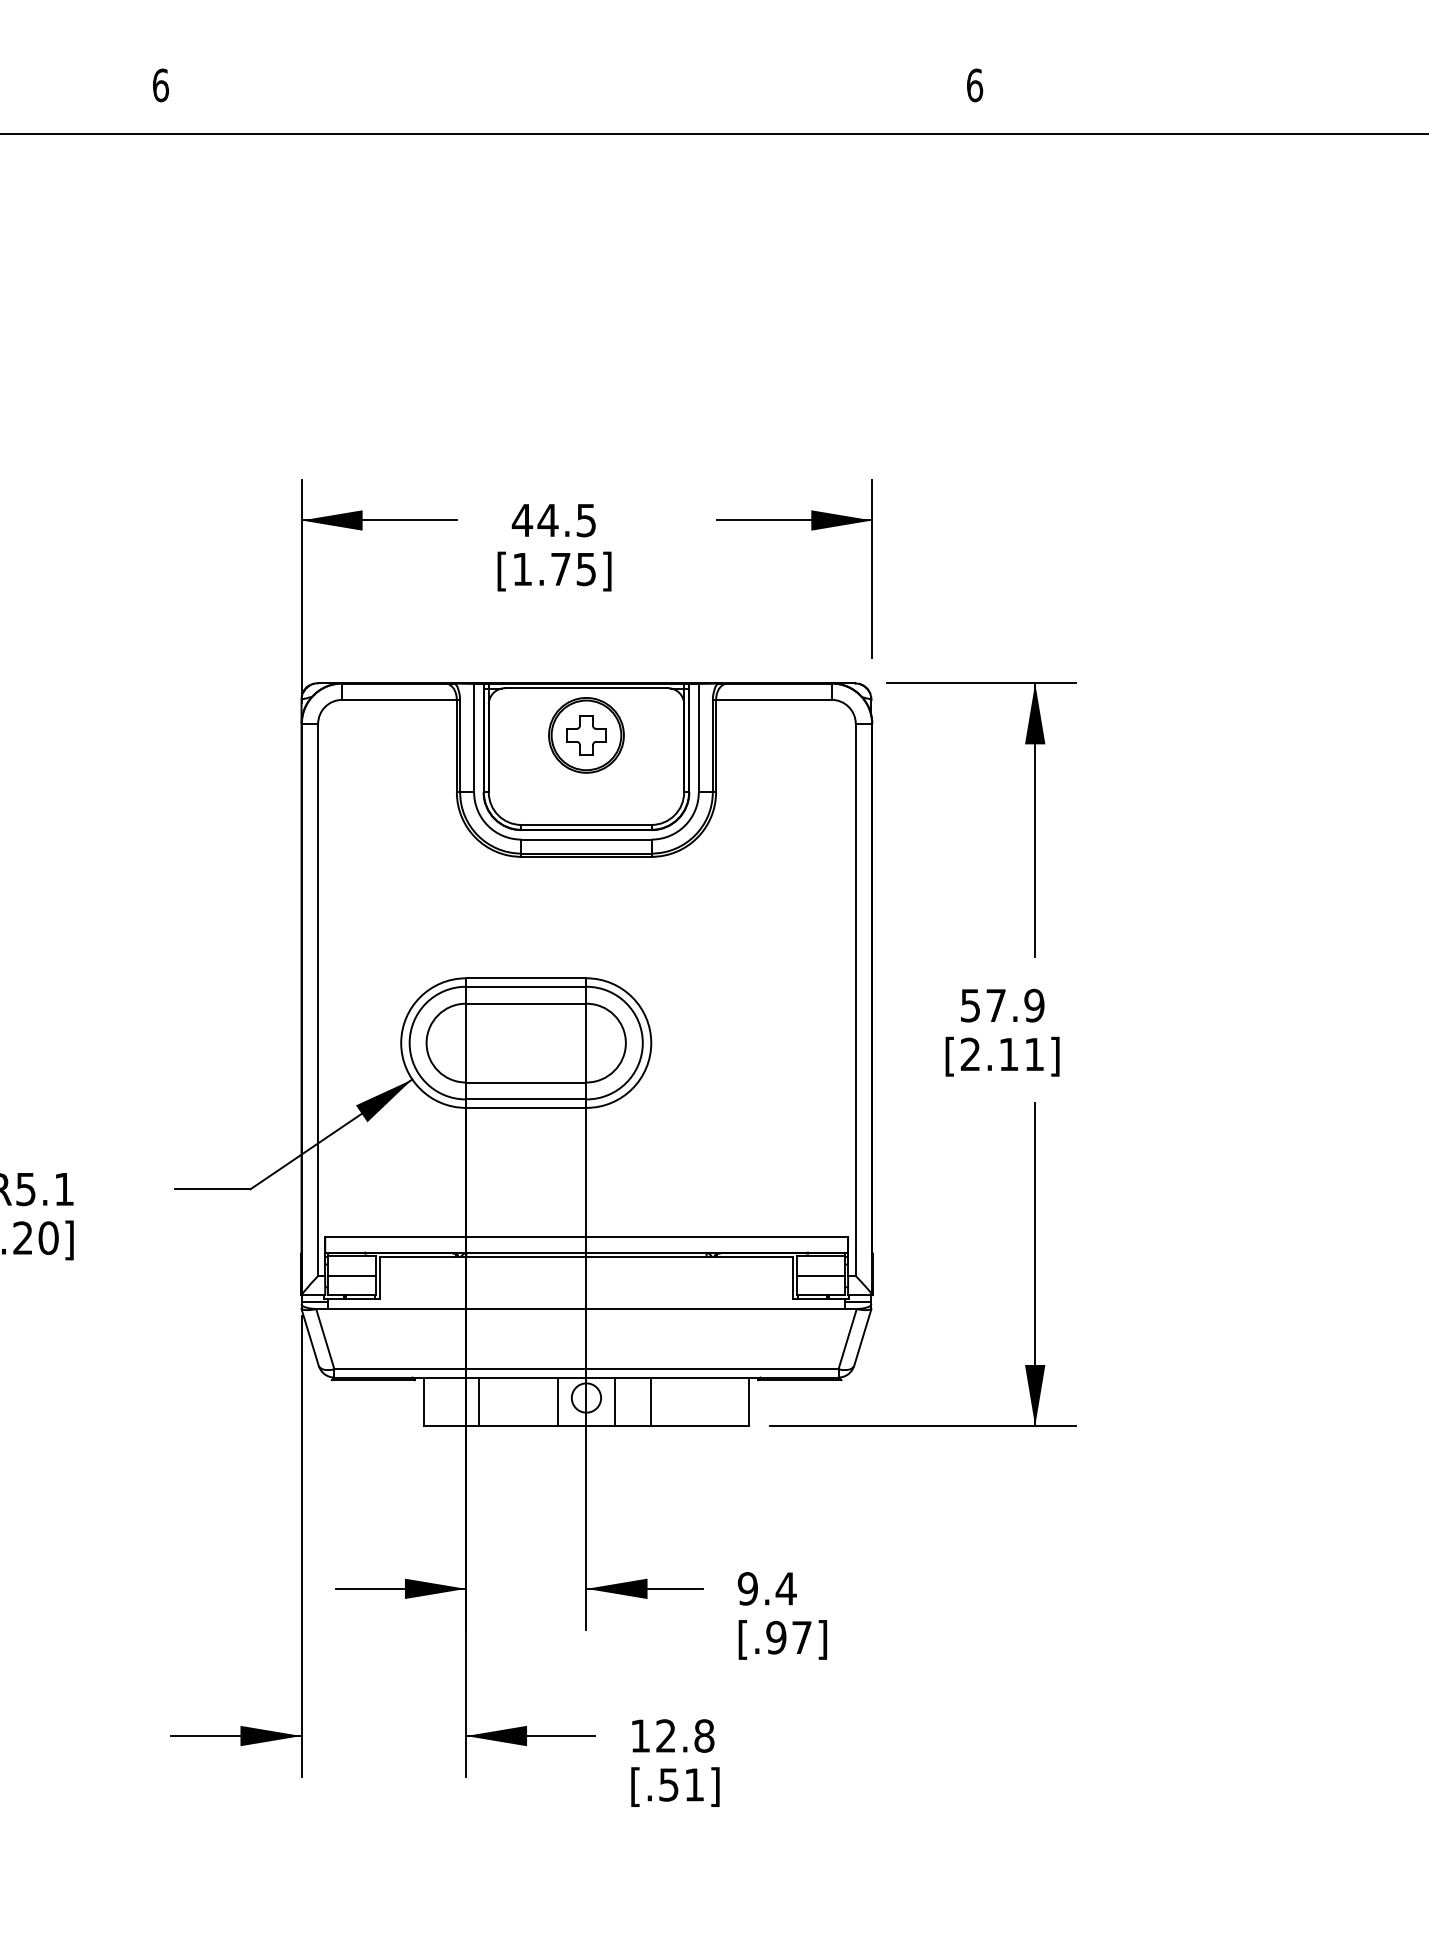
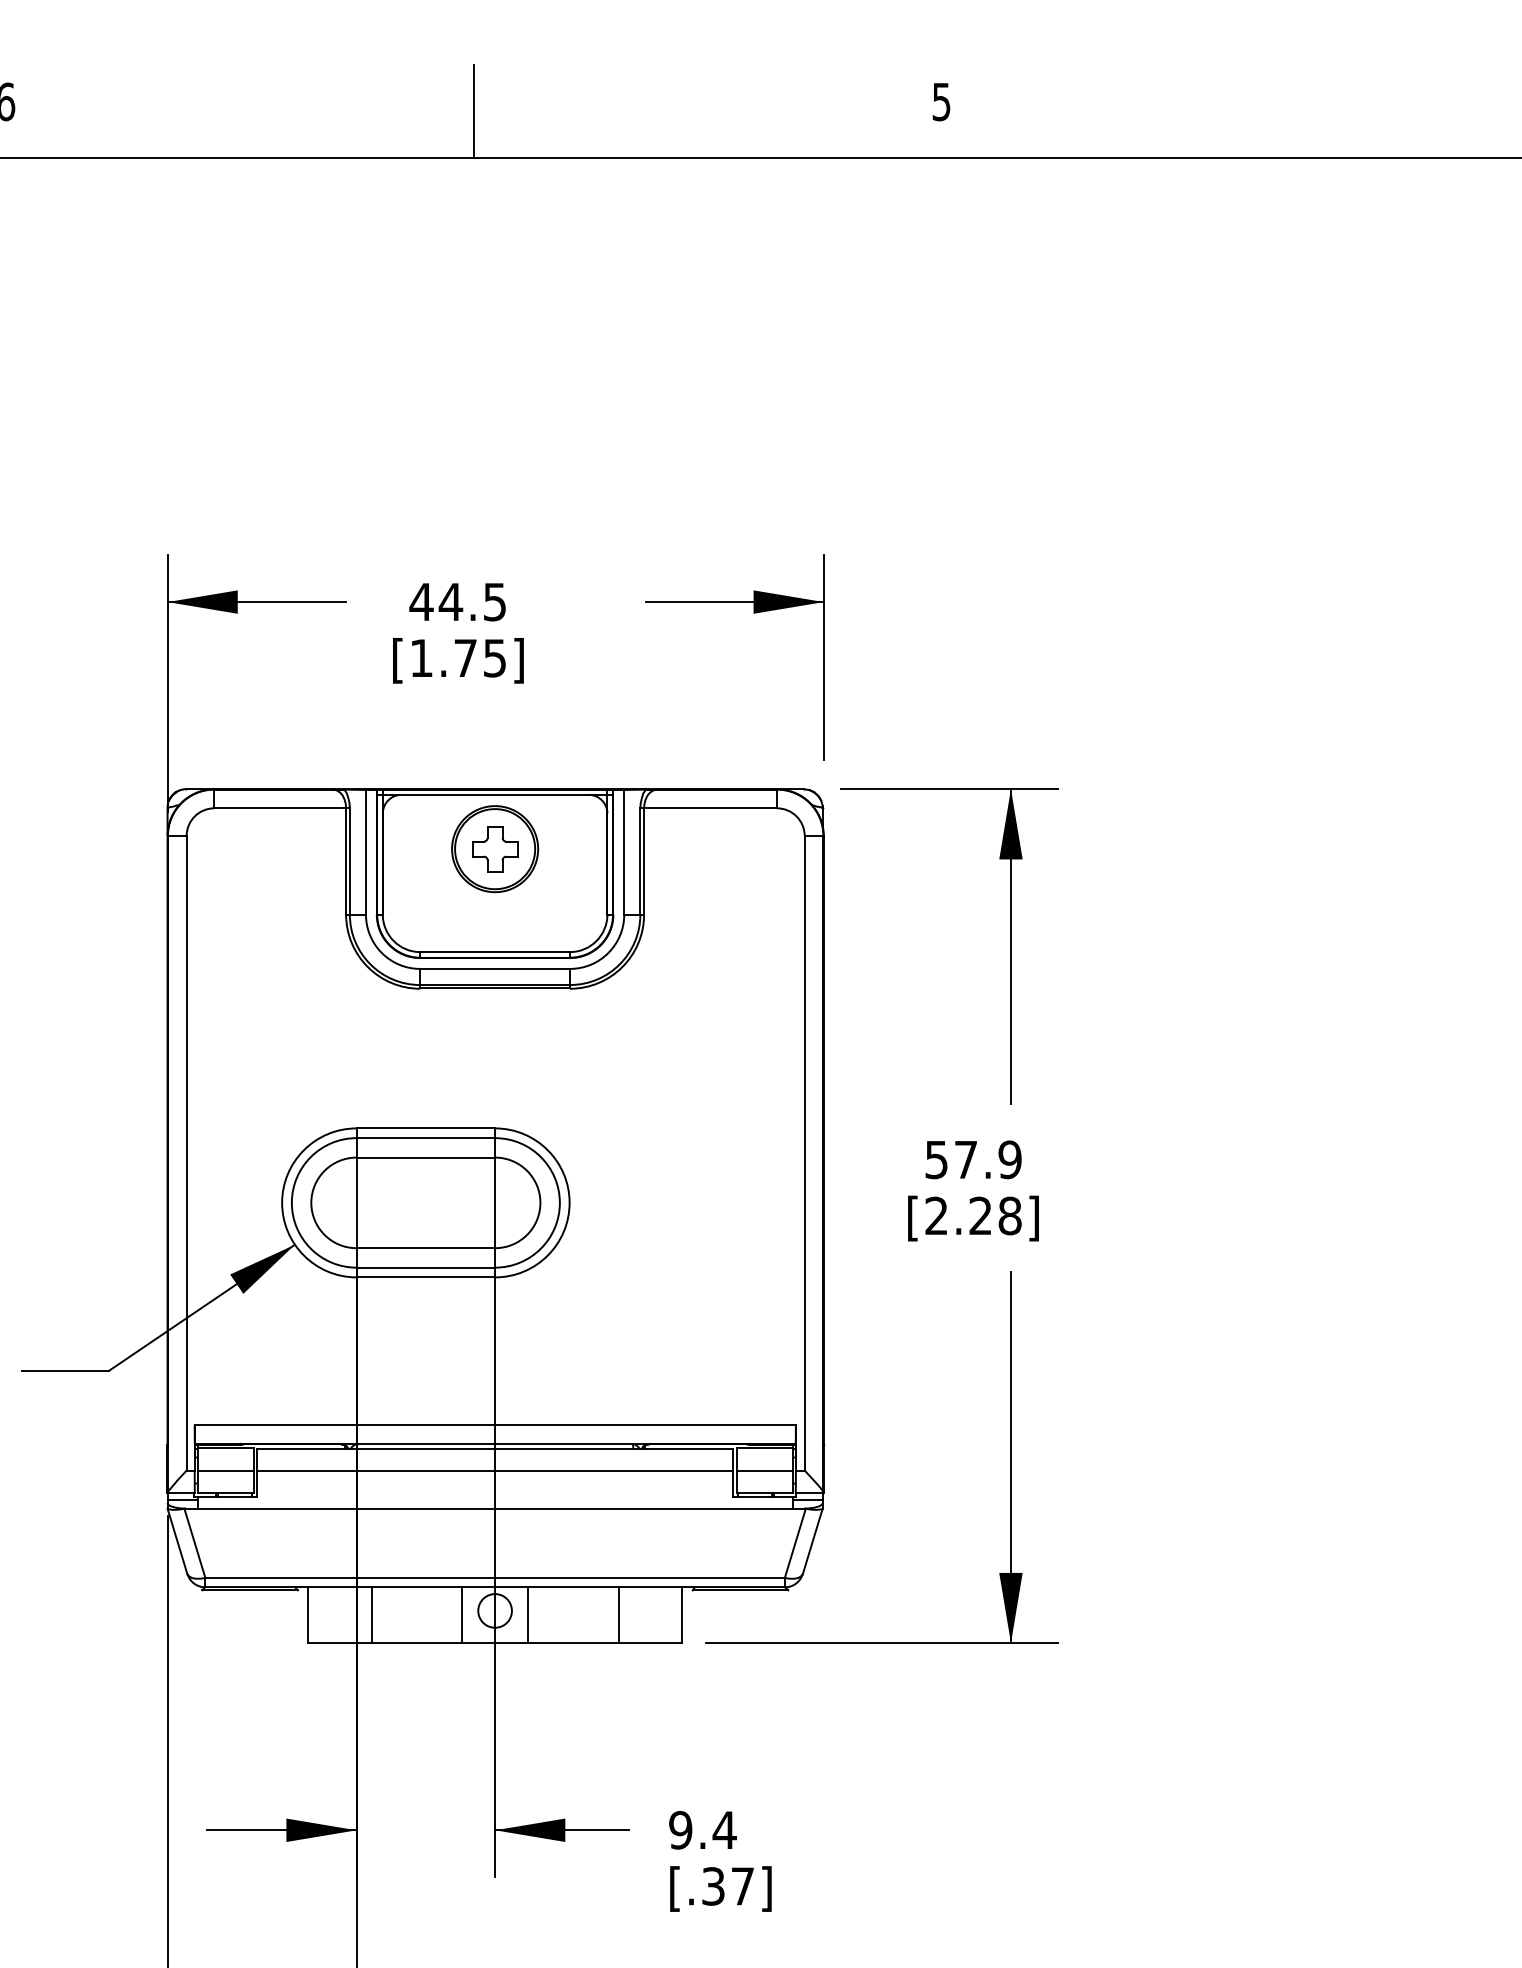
text: (975, 85) -> (942, 102), 6 -> 5
line: (567, 93) -> (473, 111), added
text: (1021, 1054) -> (995, 1215), [2.11] -> [2.28]
line: (586, 1276) -> (495, 1471), added
line: (650, 1401) -> (618, 1614), moved
text: (776, 1637) -> (713, 1886), [.97] -> [.37]

